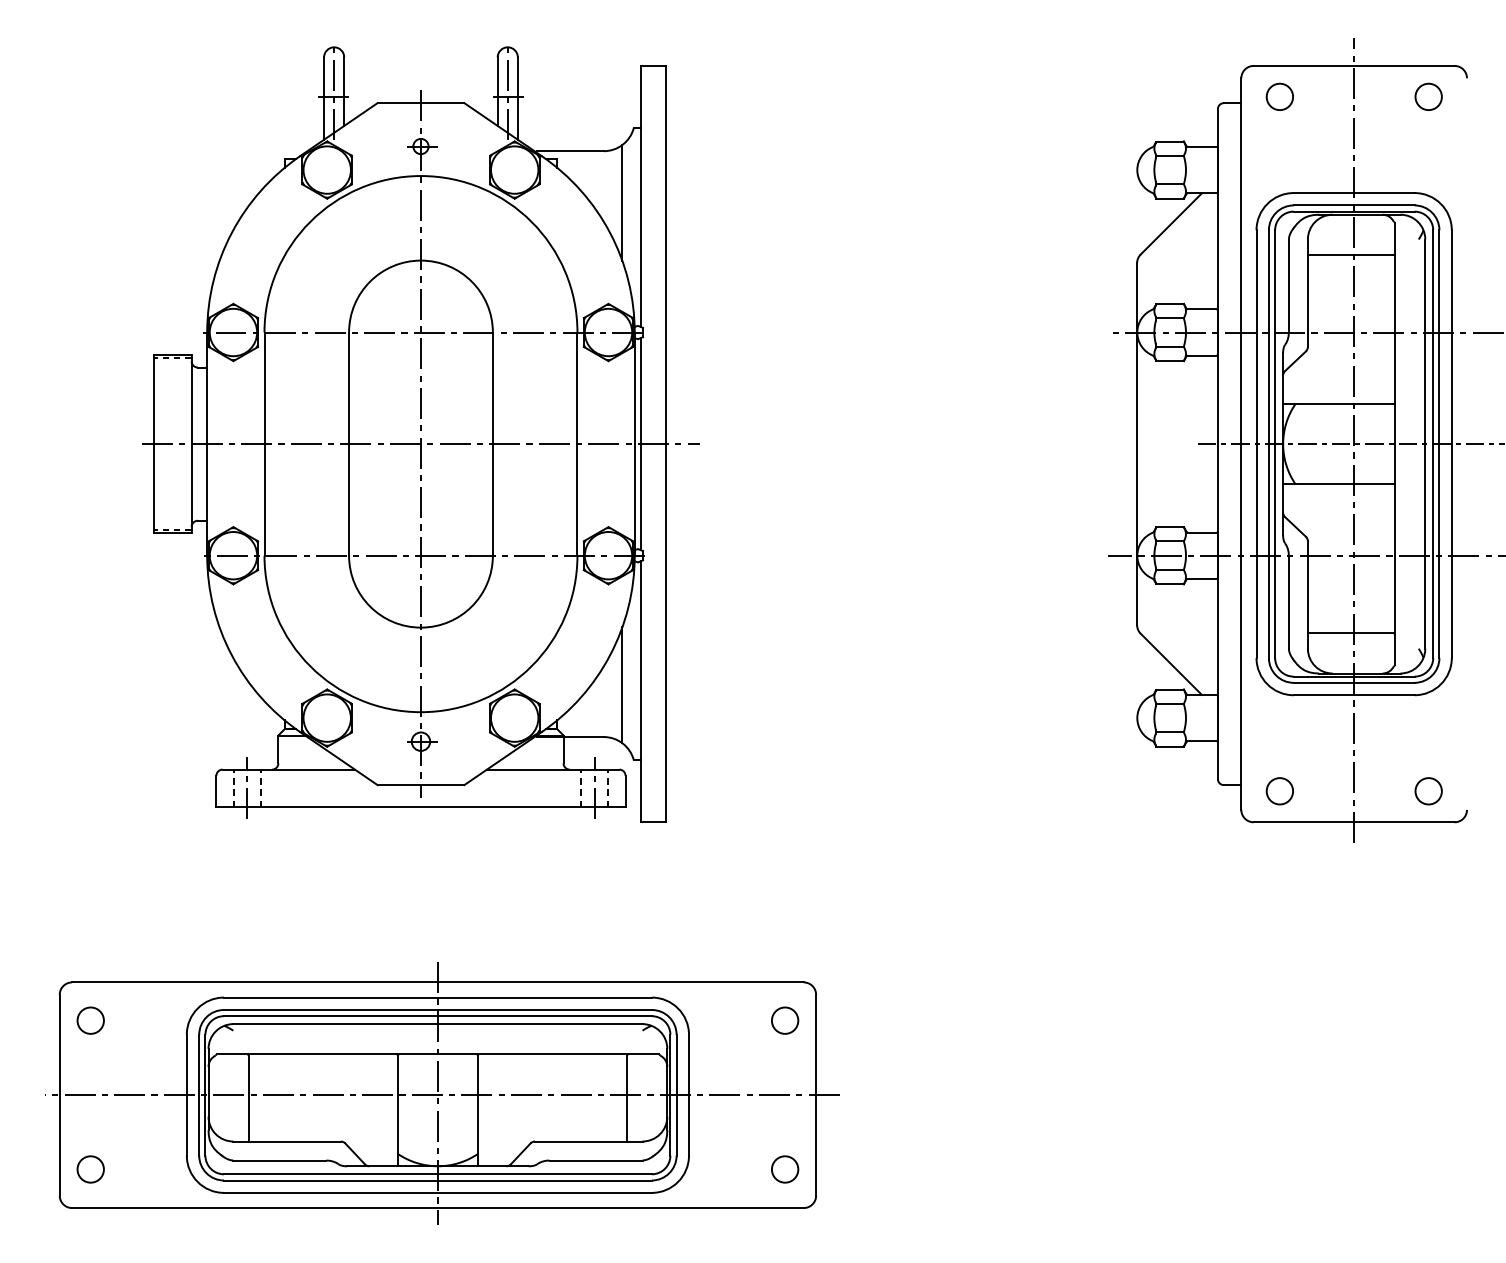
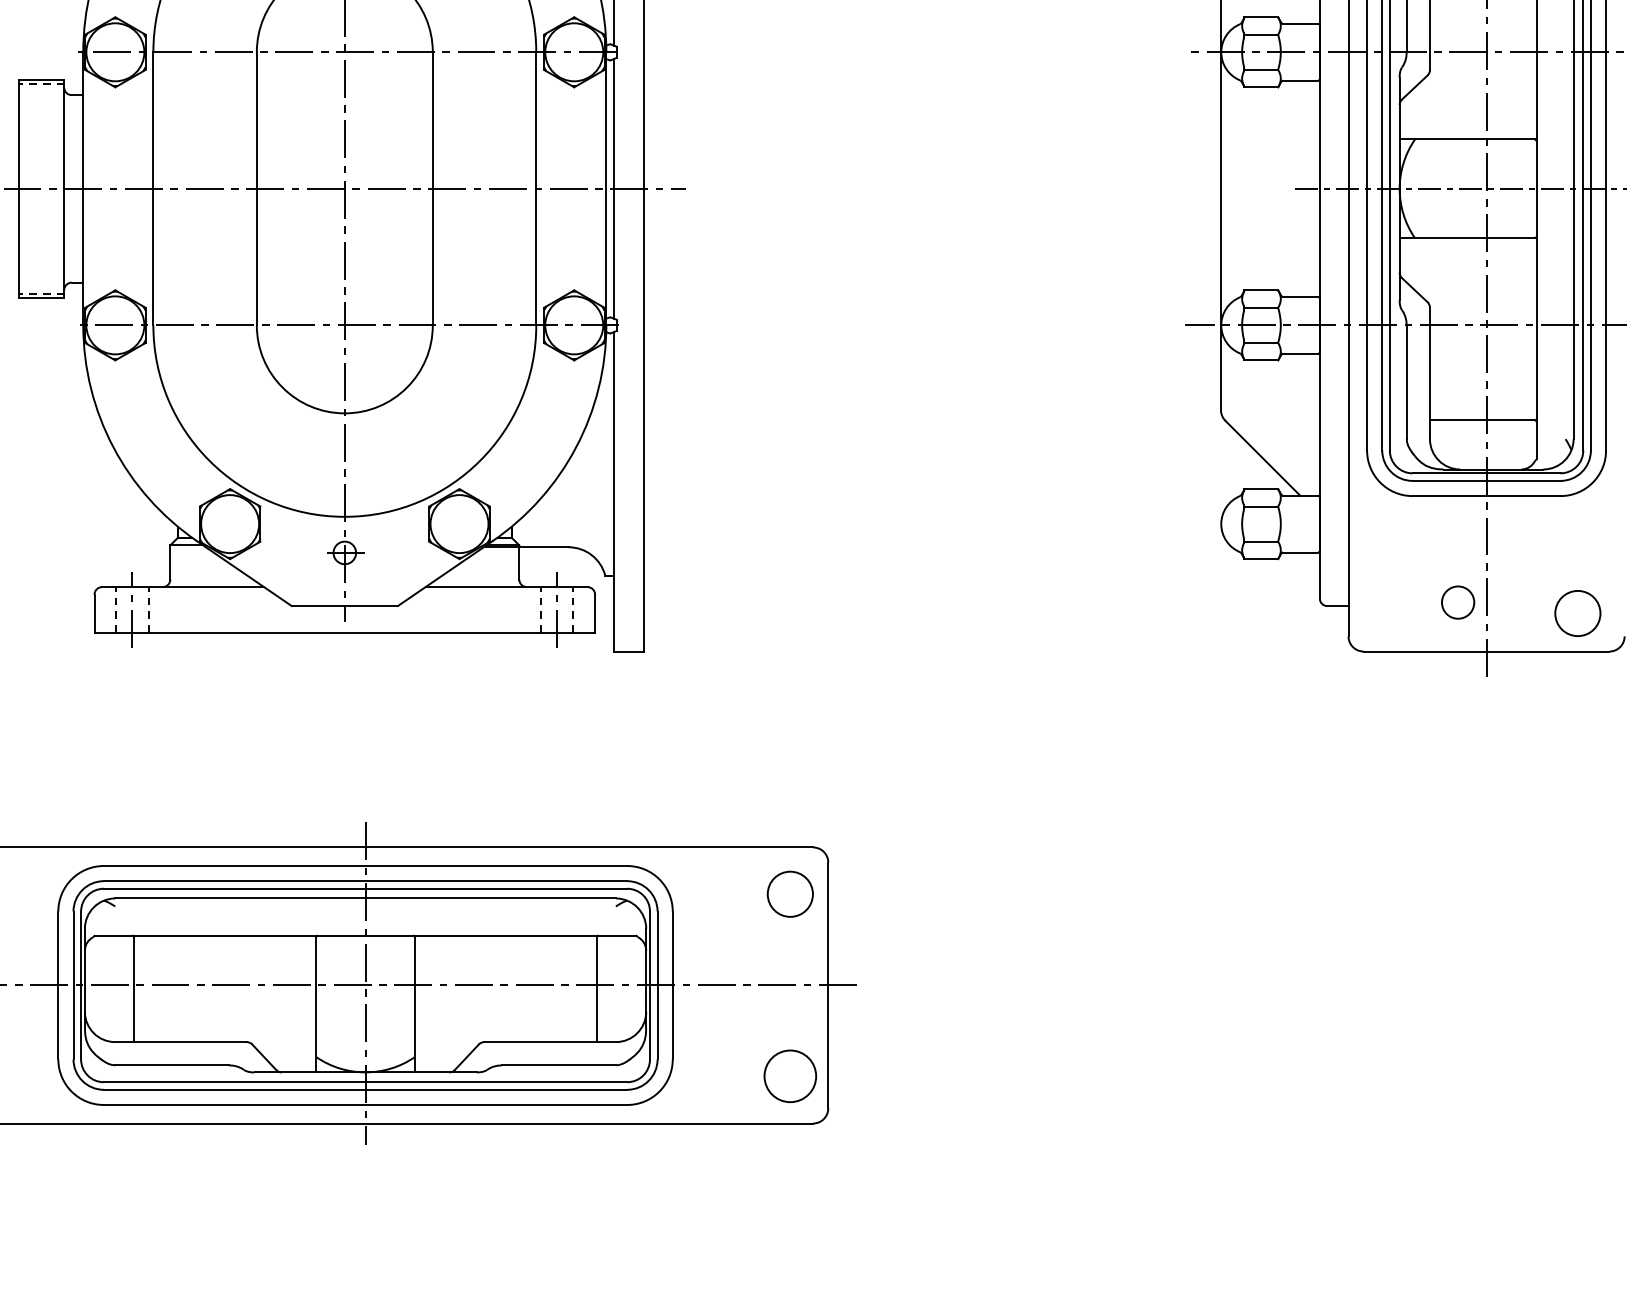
line: (622, 685) -> (591, 484), removed
circle: (1279, 791) -> (1457, 602), moved
circle: (1428, 791) -> (1577, 613), size x1.4
circle: (784, 1020) -> (789, 894), size x1.4
circle: (784, 1169) -> (789, 1076), size x1.6

